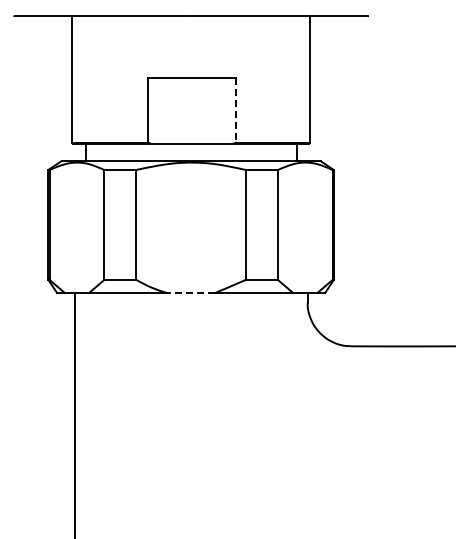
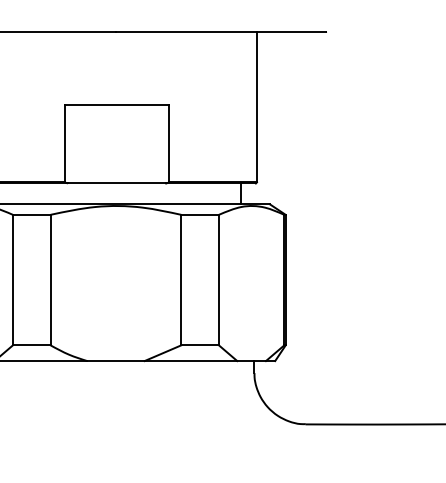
line: (235, 110) -> (168, 144), dashed -> solid
line: (190, 293) -> (115, 361), dashed -> solid

